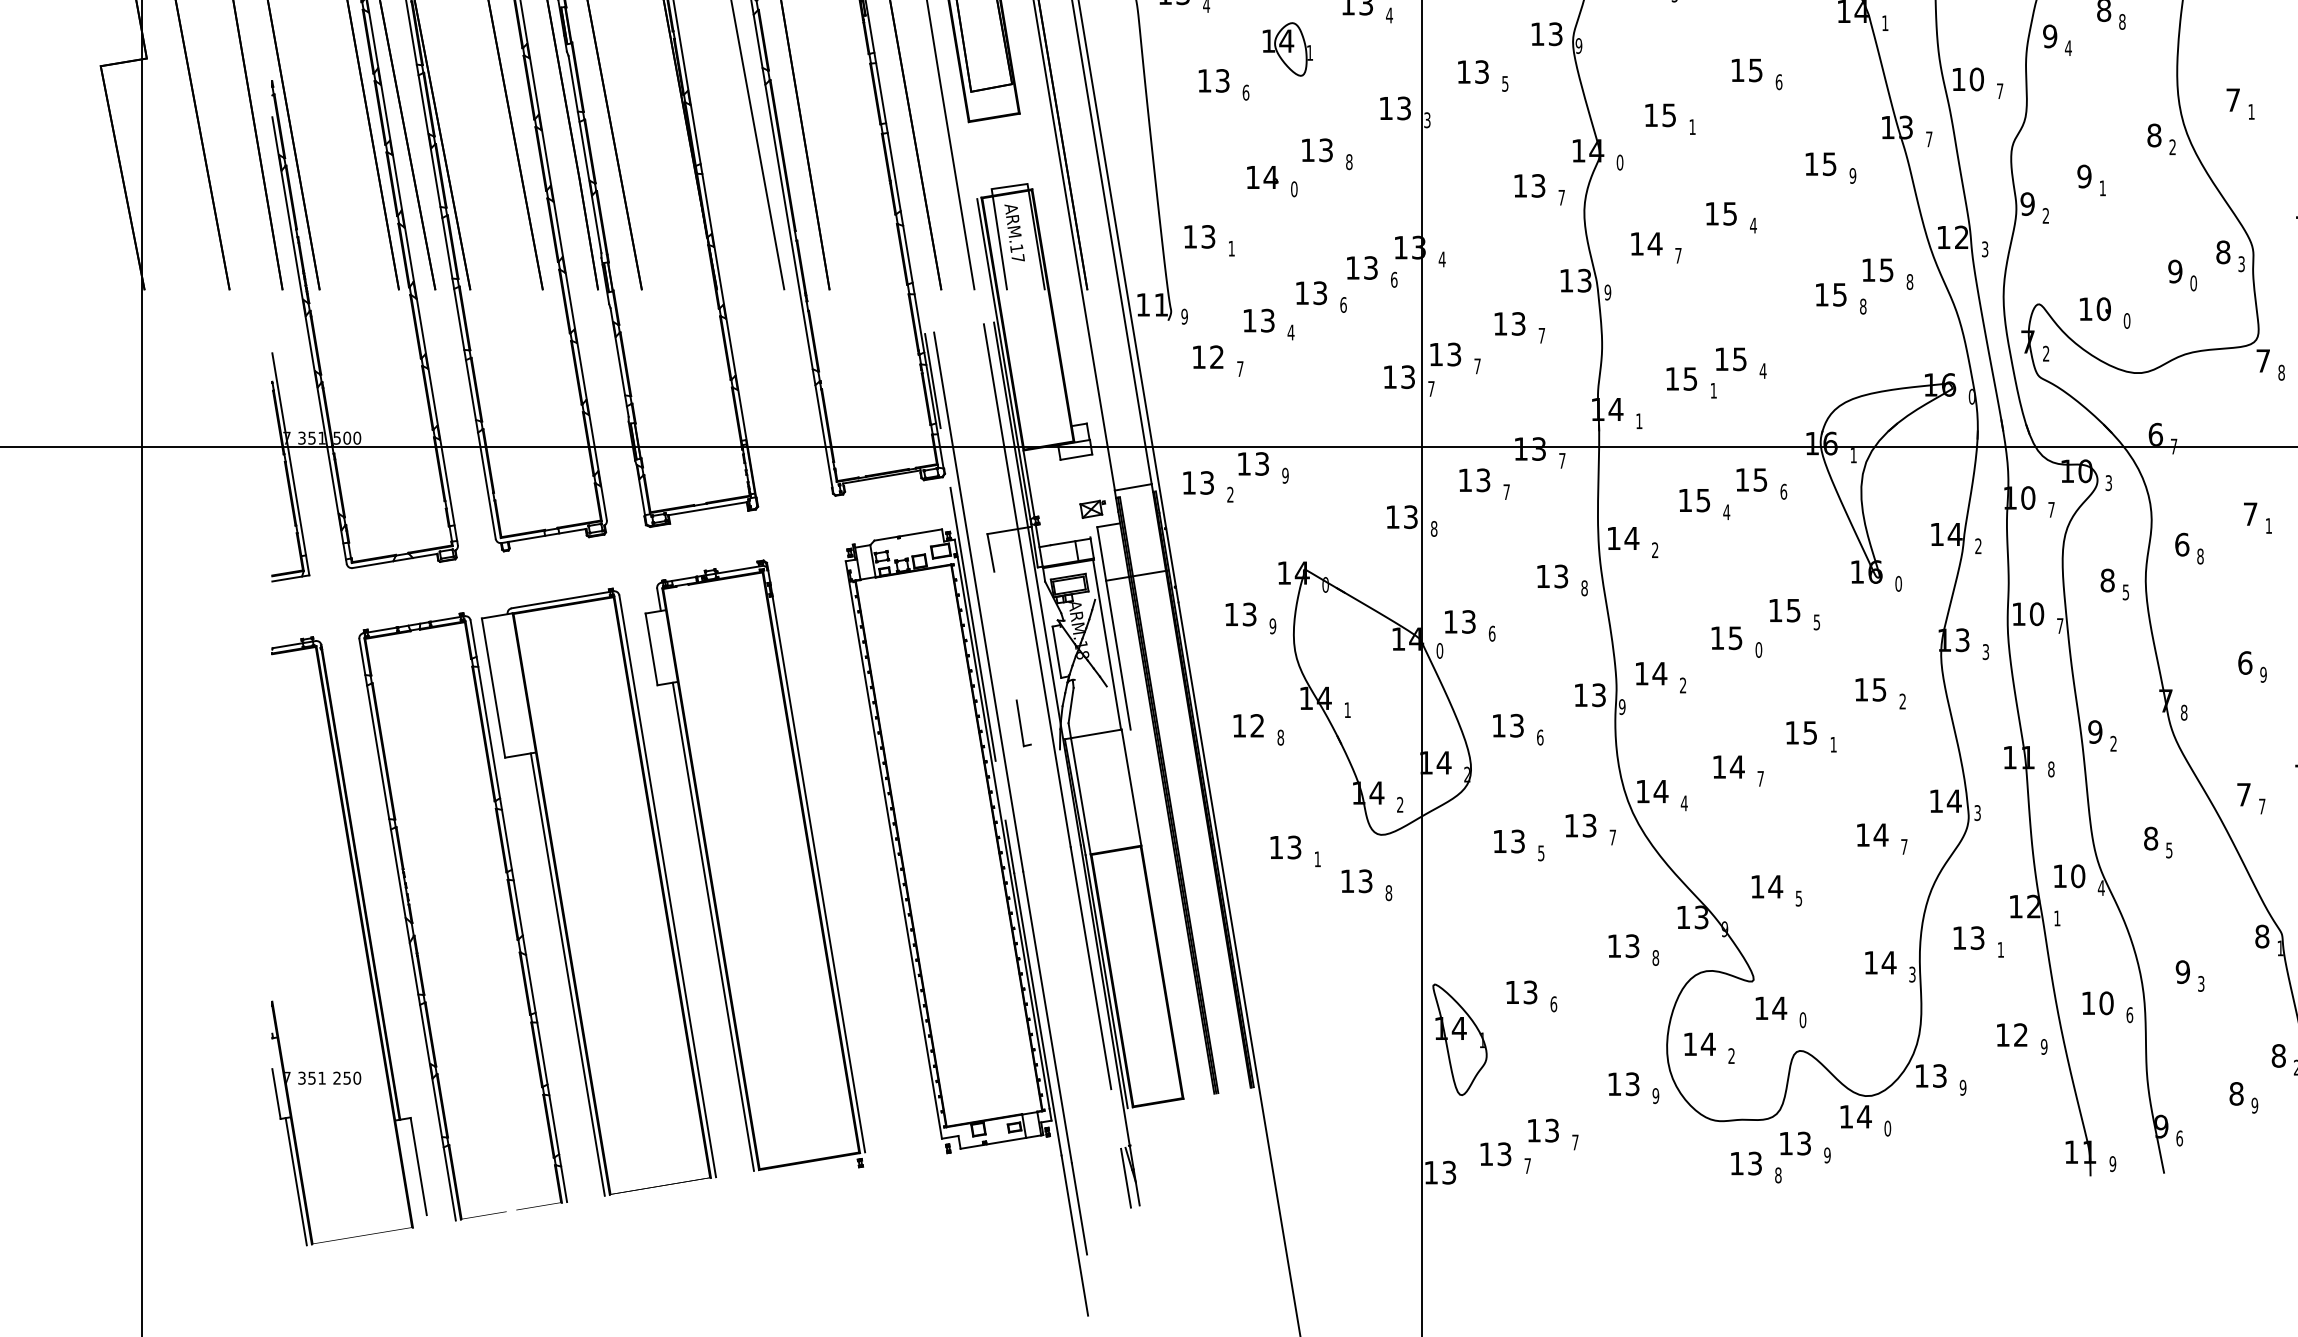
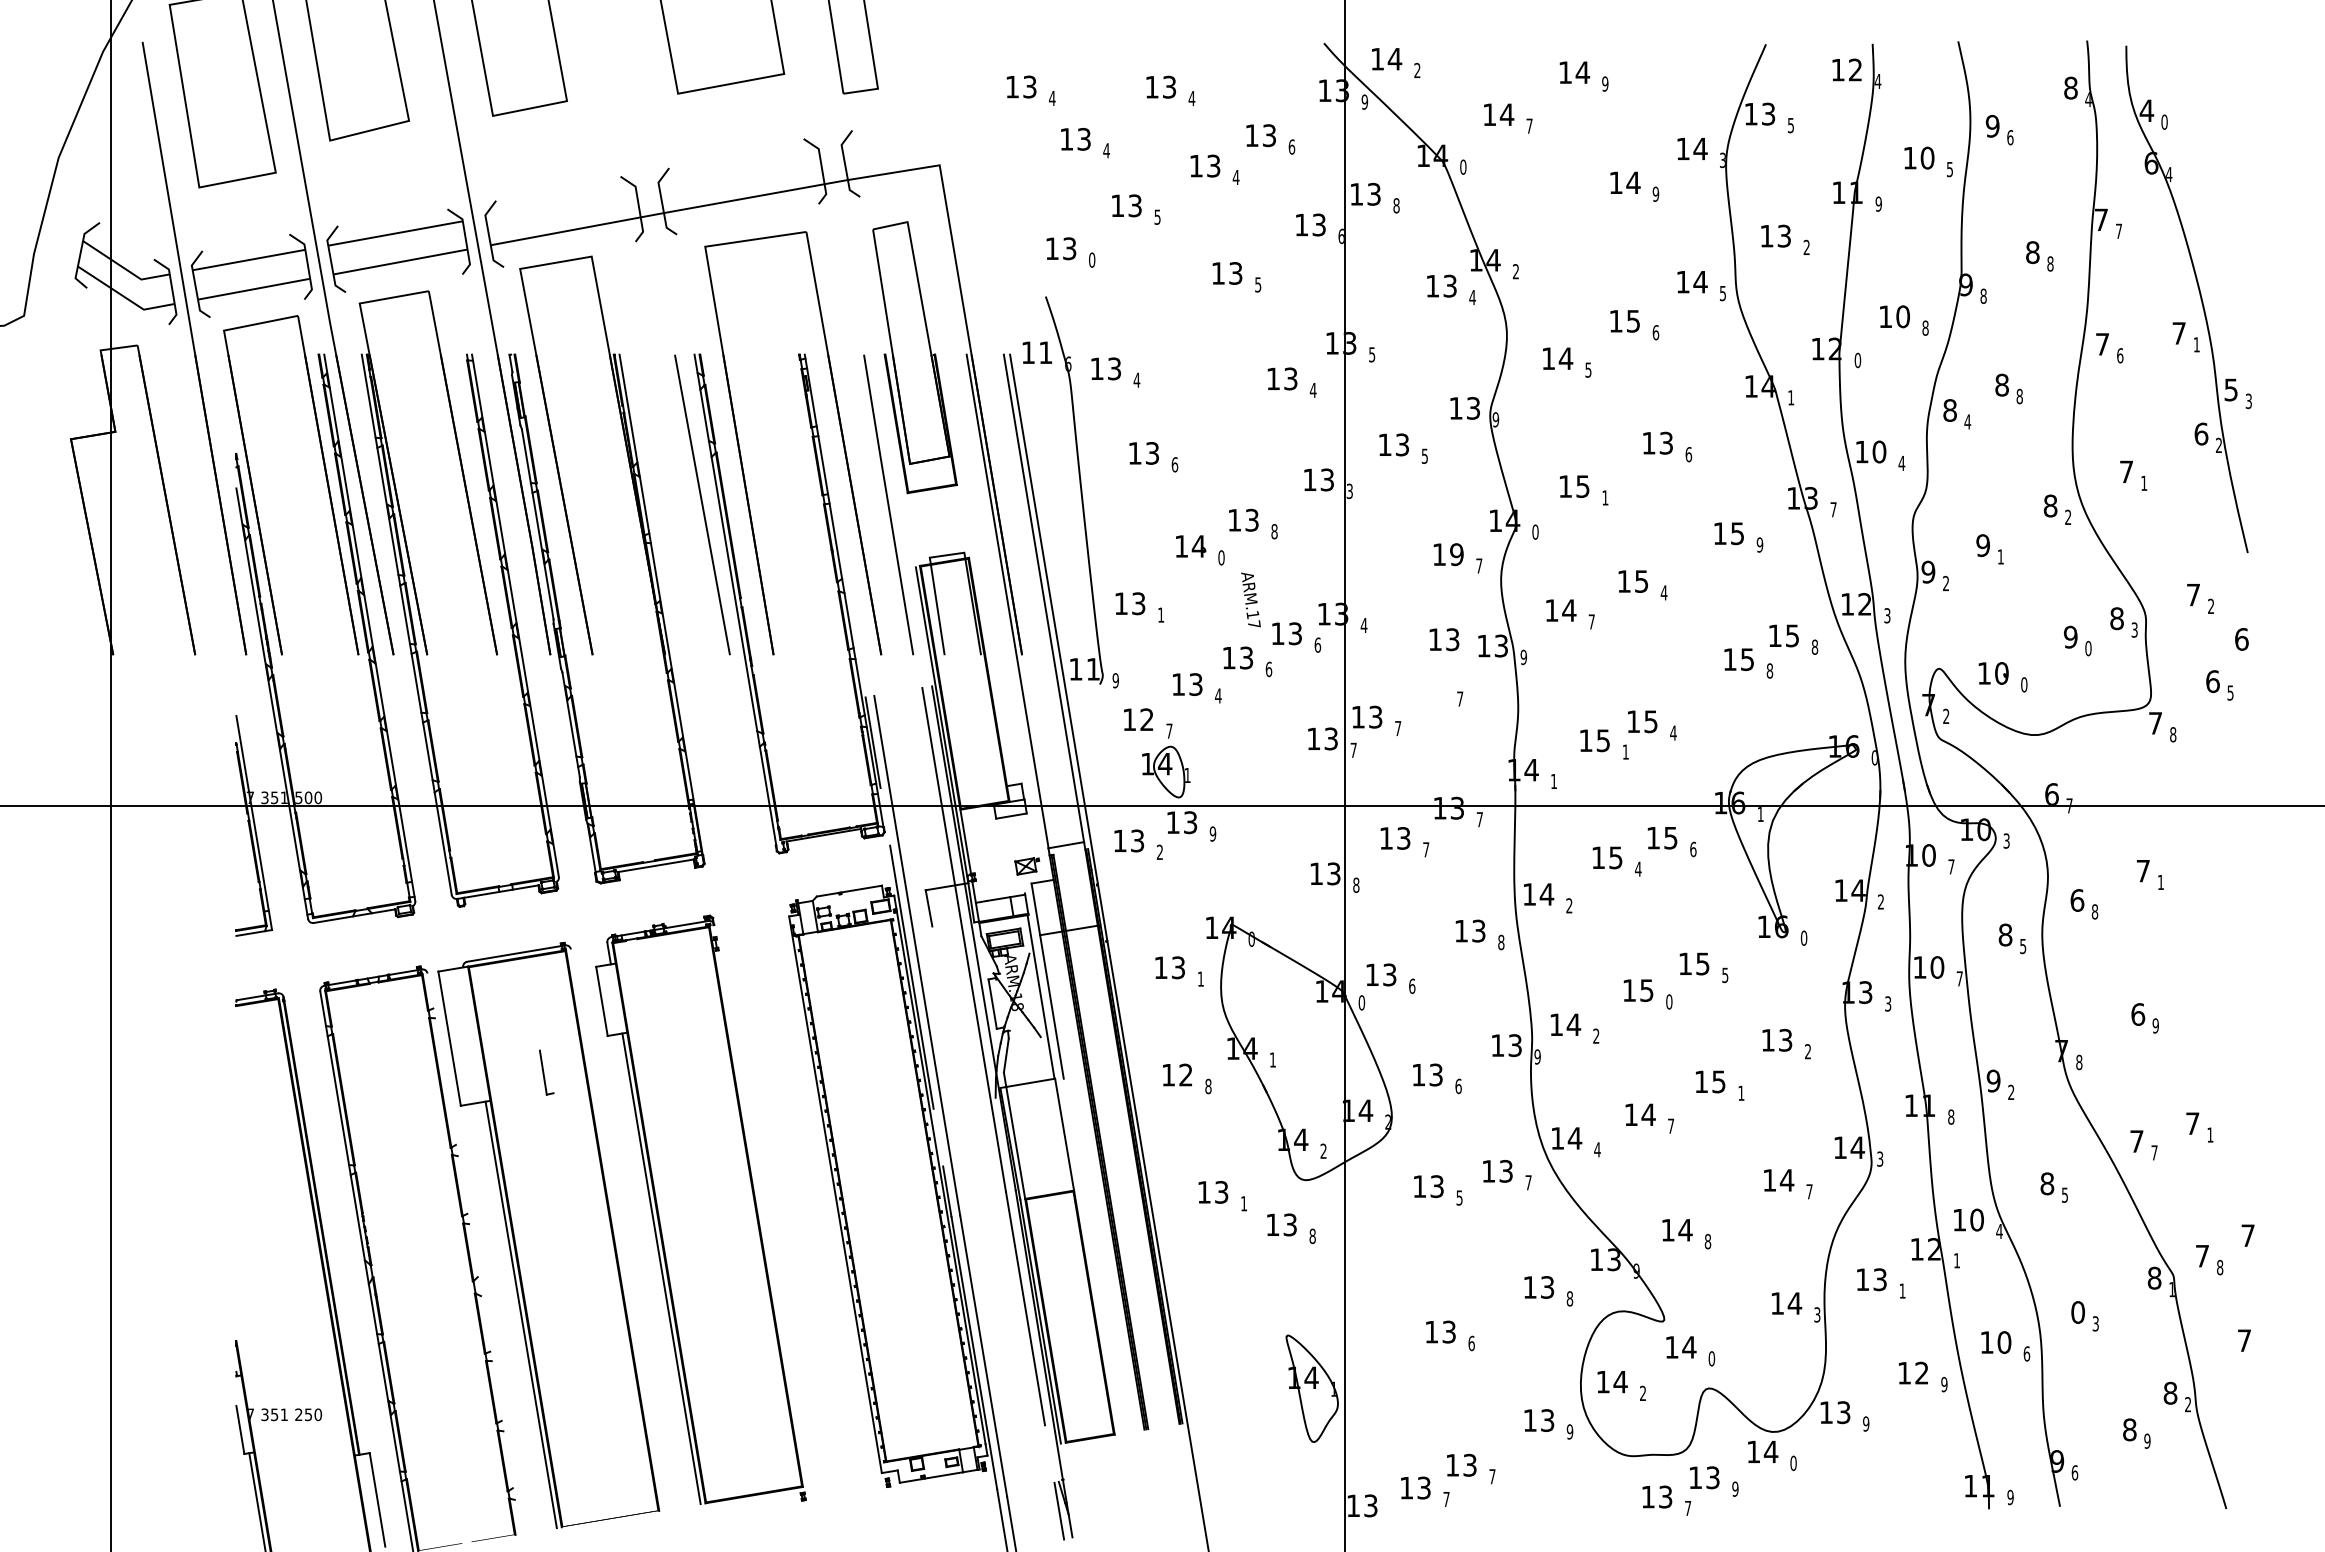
text: (2049, 36) -> (1949, 410), 9 -> 8
part: (1288, 48) -> (1166, 771), moved
text: (1755, 69) -> (1666, 442), 15 -> 13
text: (1999, 91) -> (1901, 463), 7 -> 4
text: (1538, 185) -> (1456, 554), 13 -> 19
text: (1014, 232) -> (1250, 599), moved
text: (1510, 323) -> (1444, 639), moved
text: (1272, 625) -> (1200, 978), 9 -> 1
text: (1879, 688) -> (1785, 1039), 15 -> 13
part: (1023, 723) -> (546, 1072), moved
line: (816, 858) -> (760, 1202), removed
line: (667, 886) -> (617, 1229), removed
text: (1798, 898) -> (1707, 1241), 5 -> 8
line: (518, 910) -> (473, 1253), removed
text: (2182, 972) -> (2077, 1312), 9 -> 0
part: (1459, 1039) -> (1311, 1388), moved
text: (1778, 1175) -> (1688, 1508), 8 -> 7

